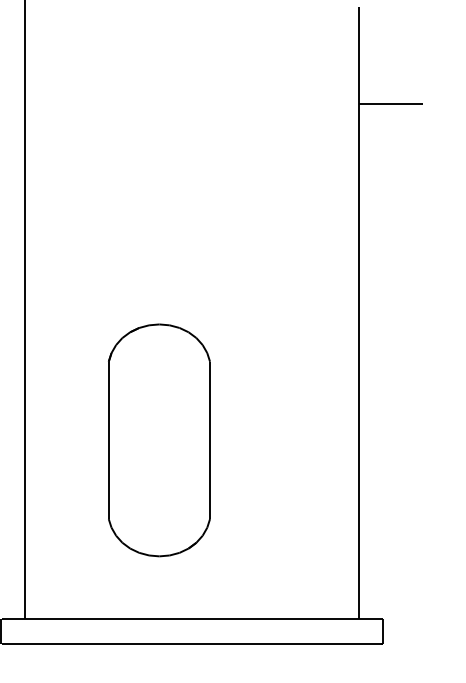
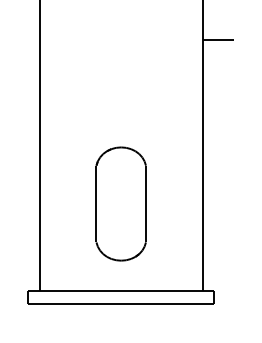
part: (157, 439) -> (120, 203), moved

